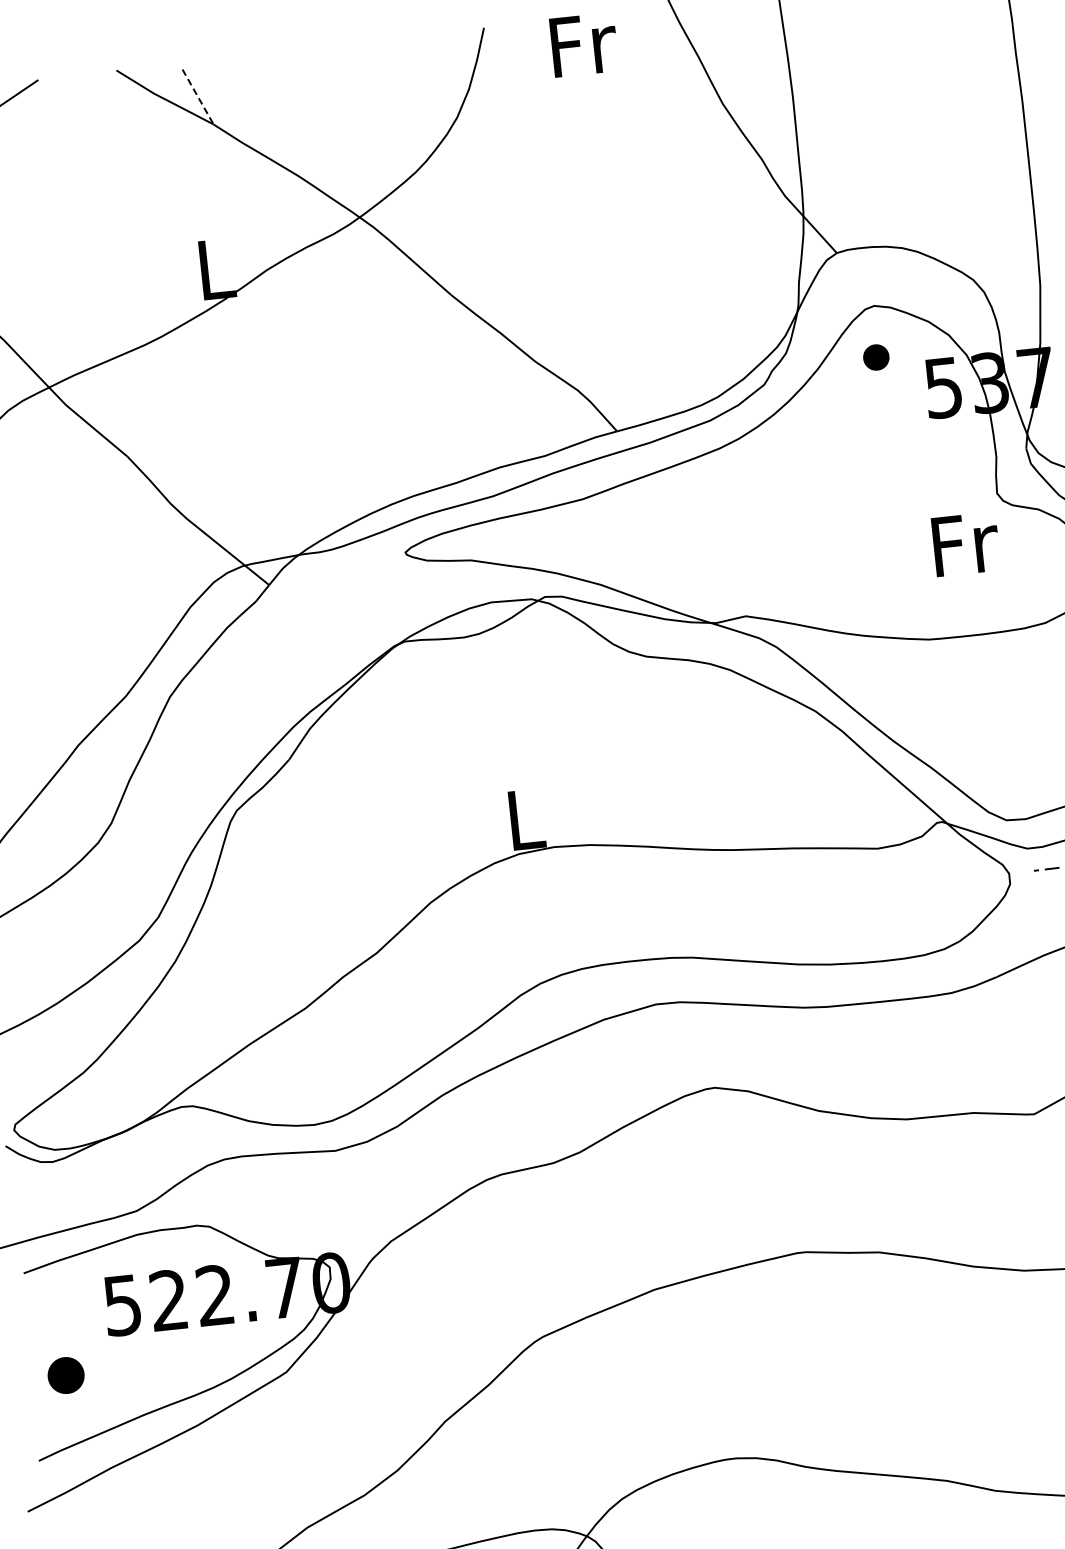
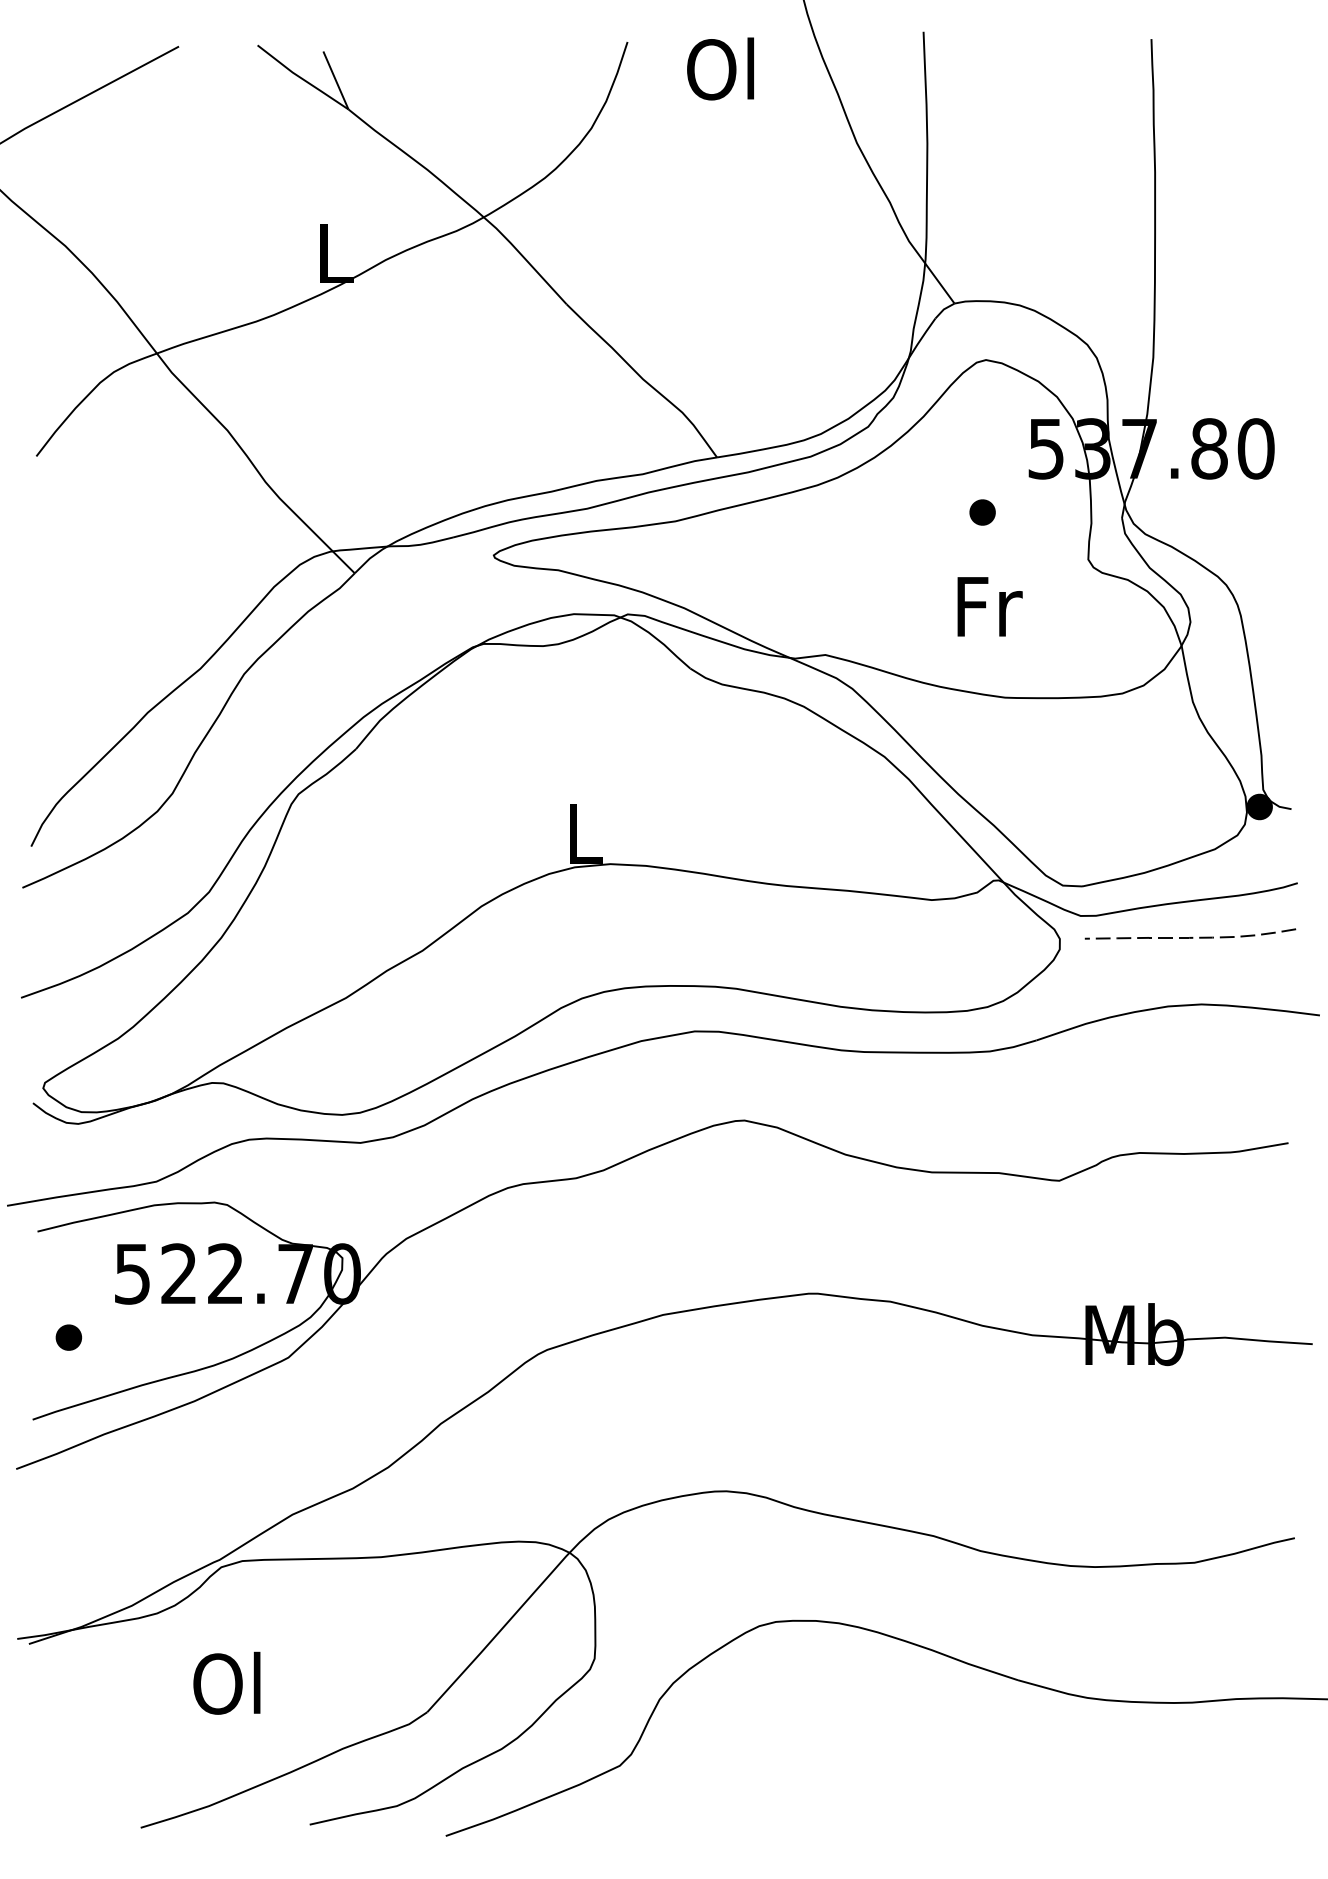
text: (581, 44) -> (722, 68), Fr -> Ol
line: (197, 97) -> (335, 80), dashed -> solid
part: (876, 357) -> (982, 512), moved
text: (965, 544) -> (989, 606), moved
part: (65, 1375) -> (68, 1337), size x0.71

